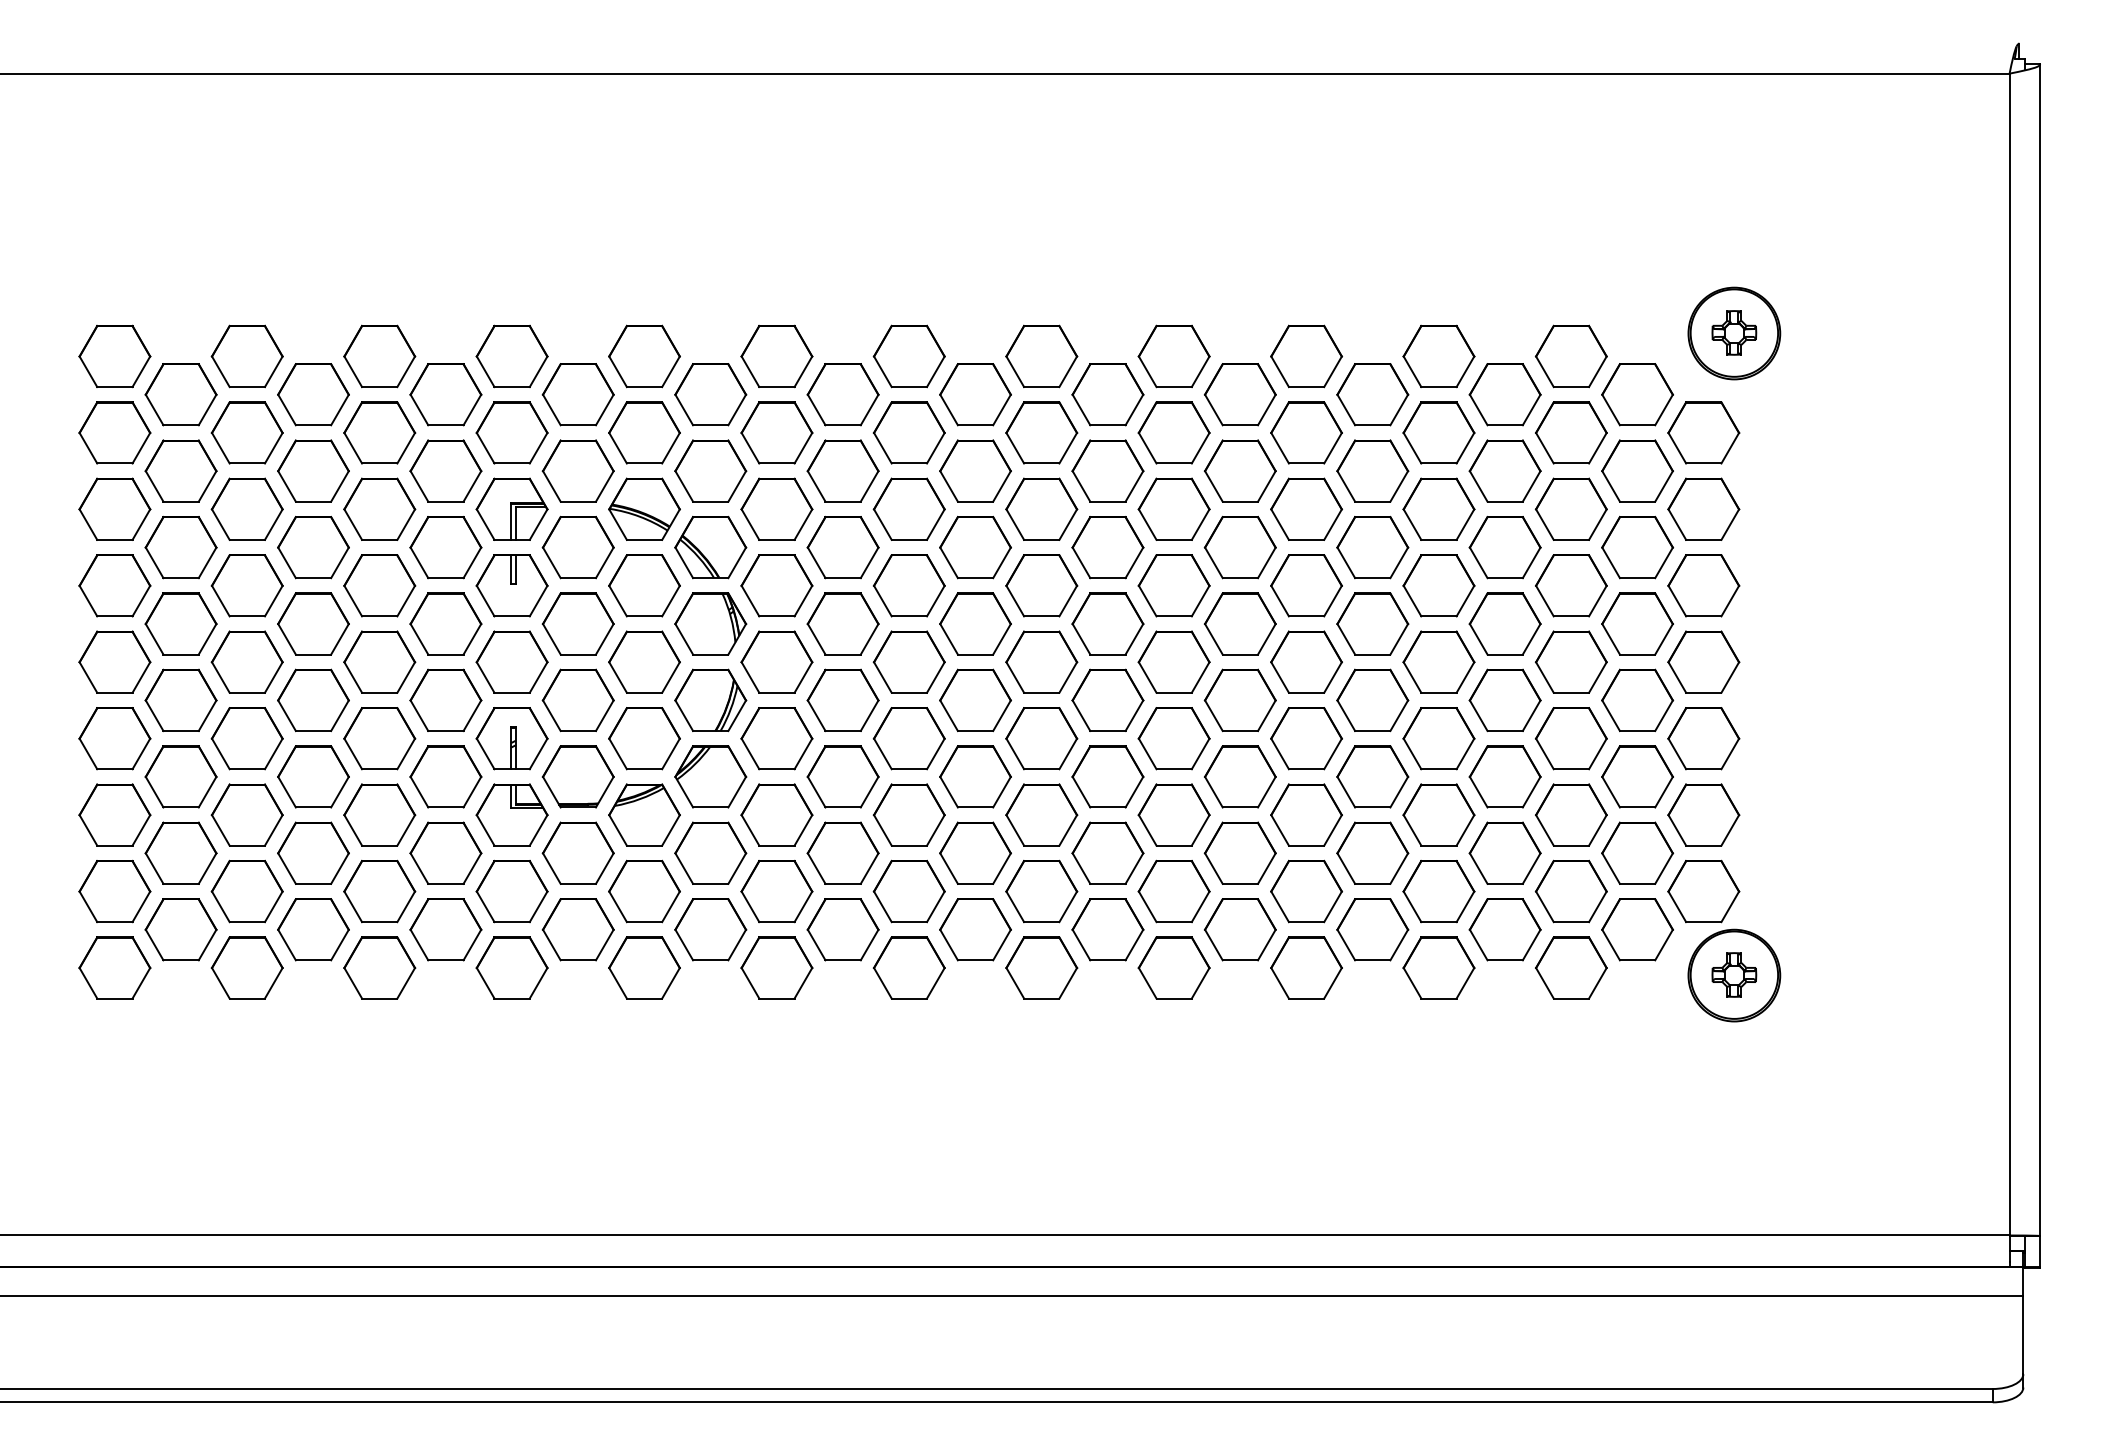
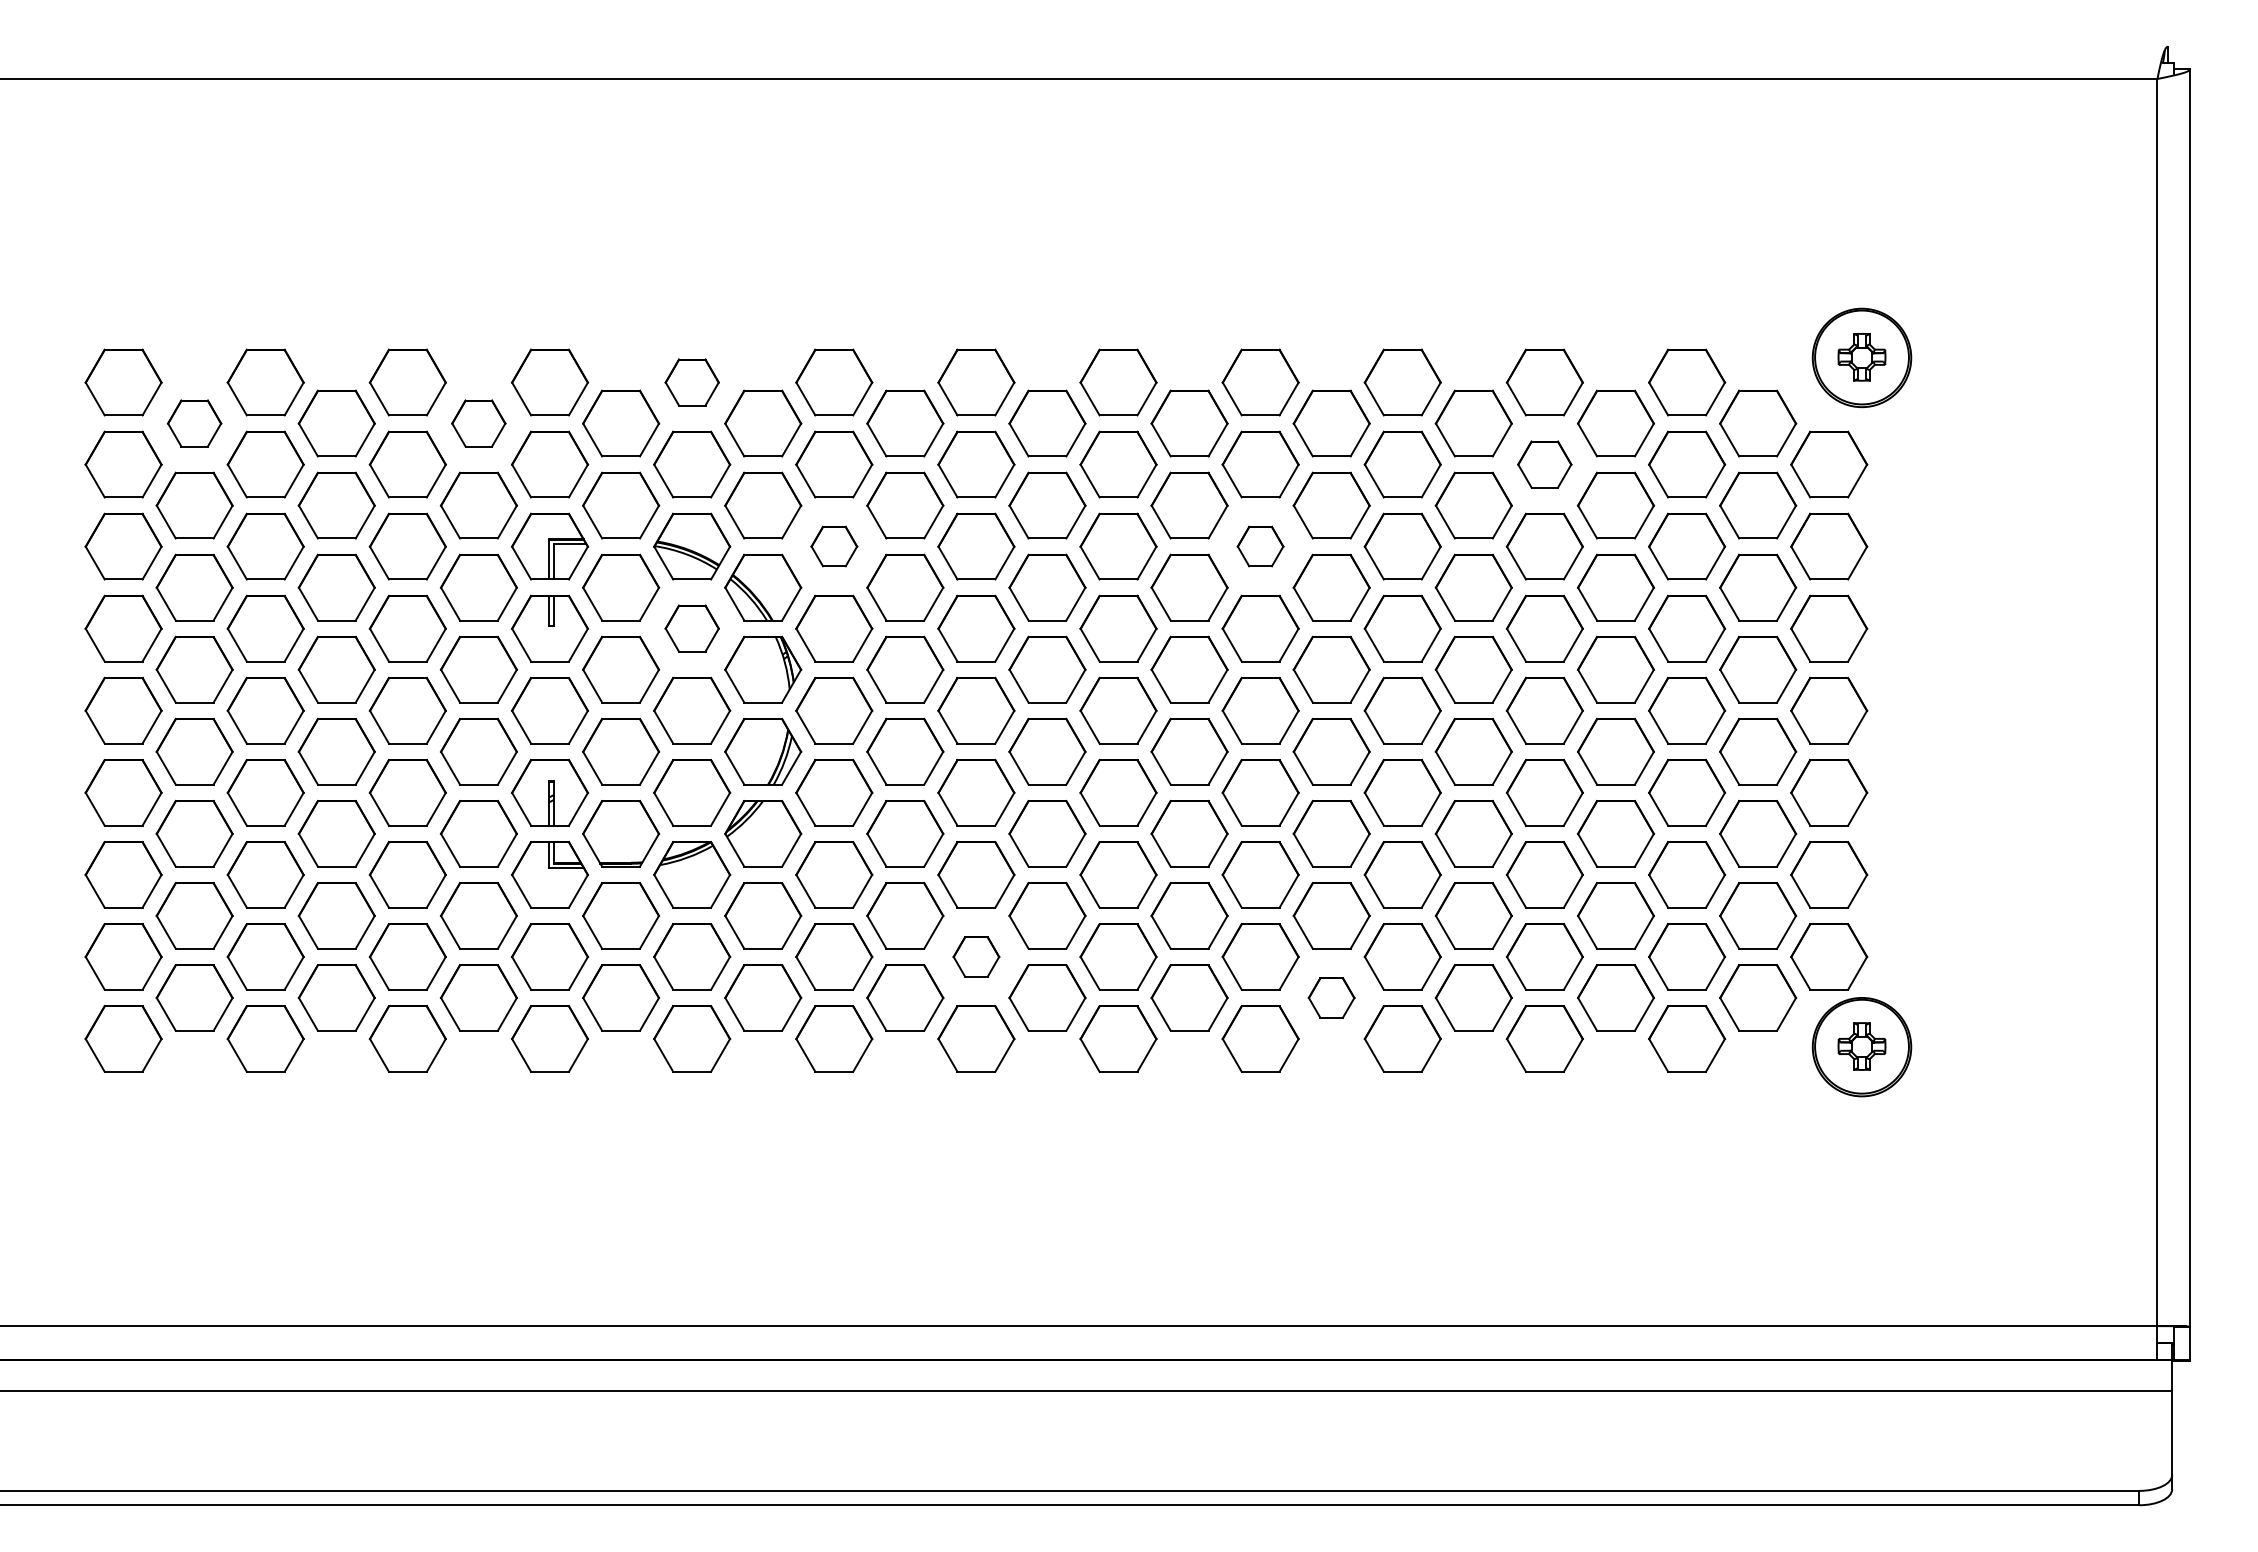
part: (644, 356) -> (692, 382), size x0.7
part: (180, 394) -> (194, 423), size x0.7
part: (445, 394) -> (478, 423), size x0.7
part: (1438, 432) -> (1544, 464), size x0.7
part: (777, 509) -> (834, 546), size x0.6
part: (1174, 509) -> (1260, 546), size x0.6
part: (644, 585) -> (692, 628), size x0.7
part: (909, 891) -> (976, 956), size x0.6
part: (1240, 929) -> (1331, 997), size x0.6

